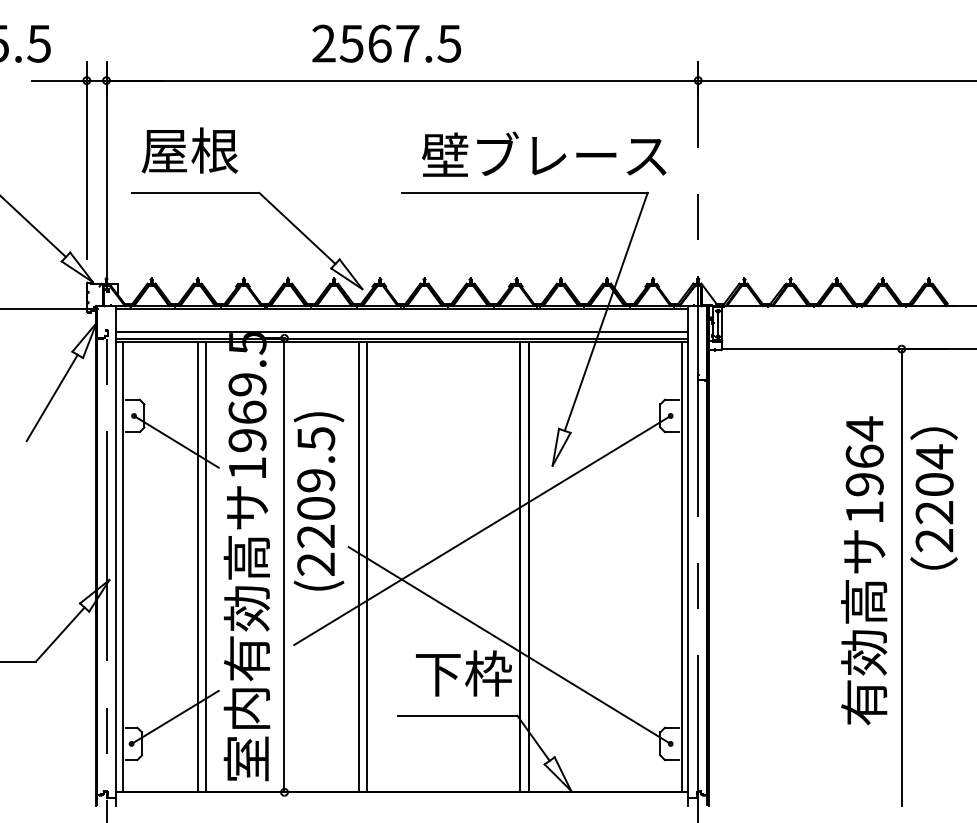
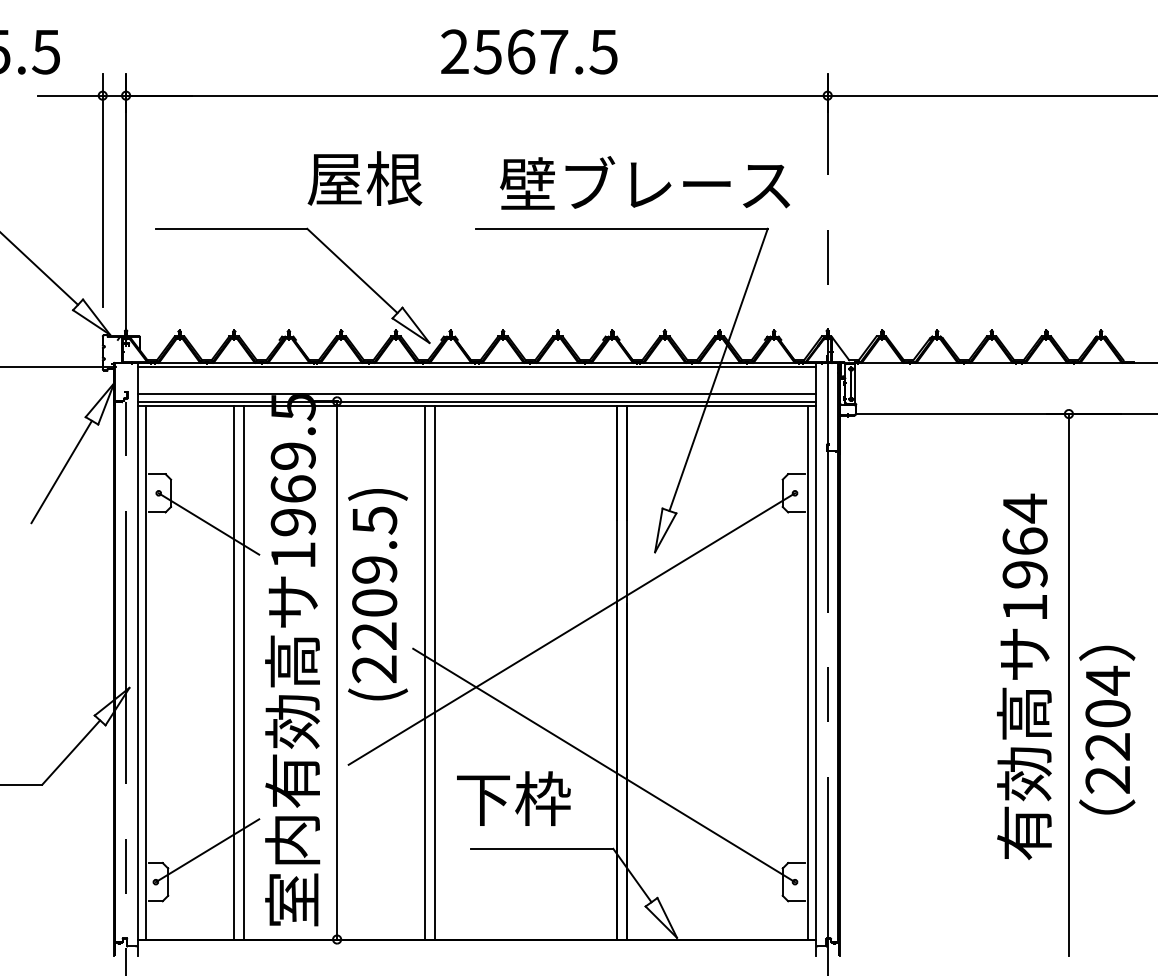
text: (386, 43) -> (529, 51), moved
text: (189, 150) -> (364, 178), moved
text: (934, 497) -> (1107, 729), moved
text: (463, 673) -> (513, 798), moved

